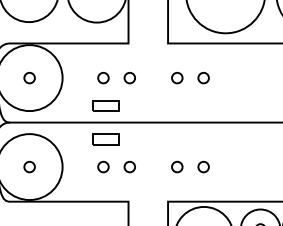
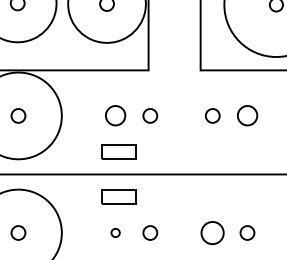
part: (103, 78) -> (115, 116), size x1.4
part: (203, 78) -> (247, 116), size x1.4
part: (103, 166) -> (115, 232), size x0.6
part: (177, 166) -> (213, 232), size x1.6

